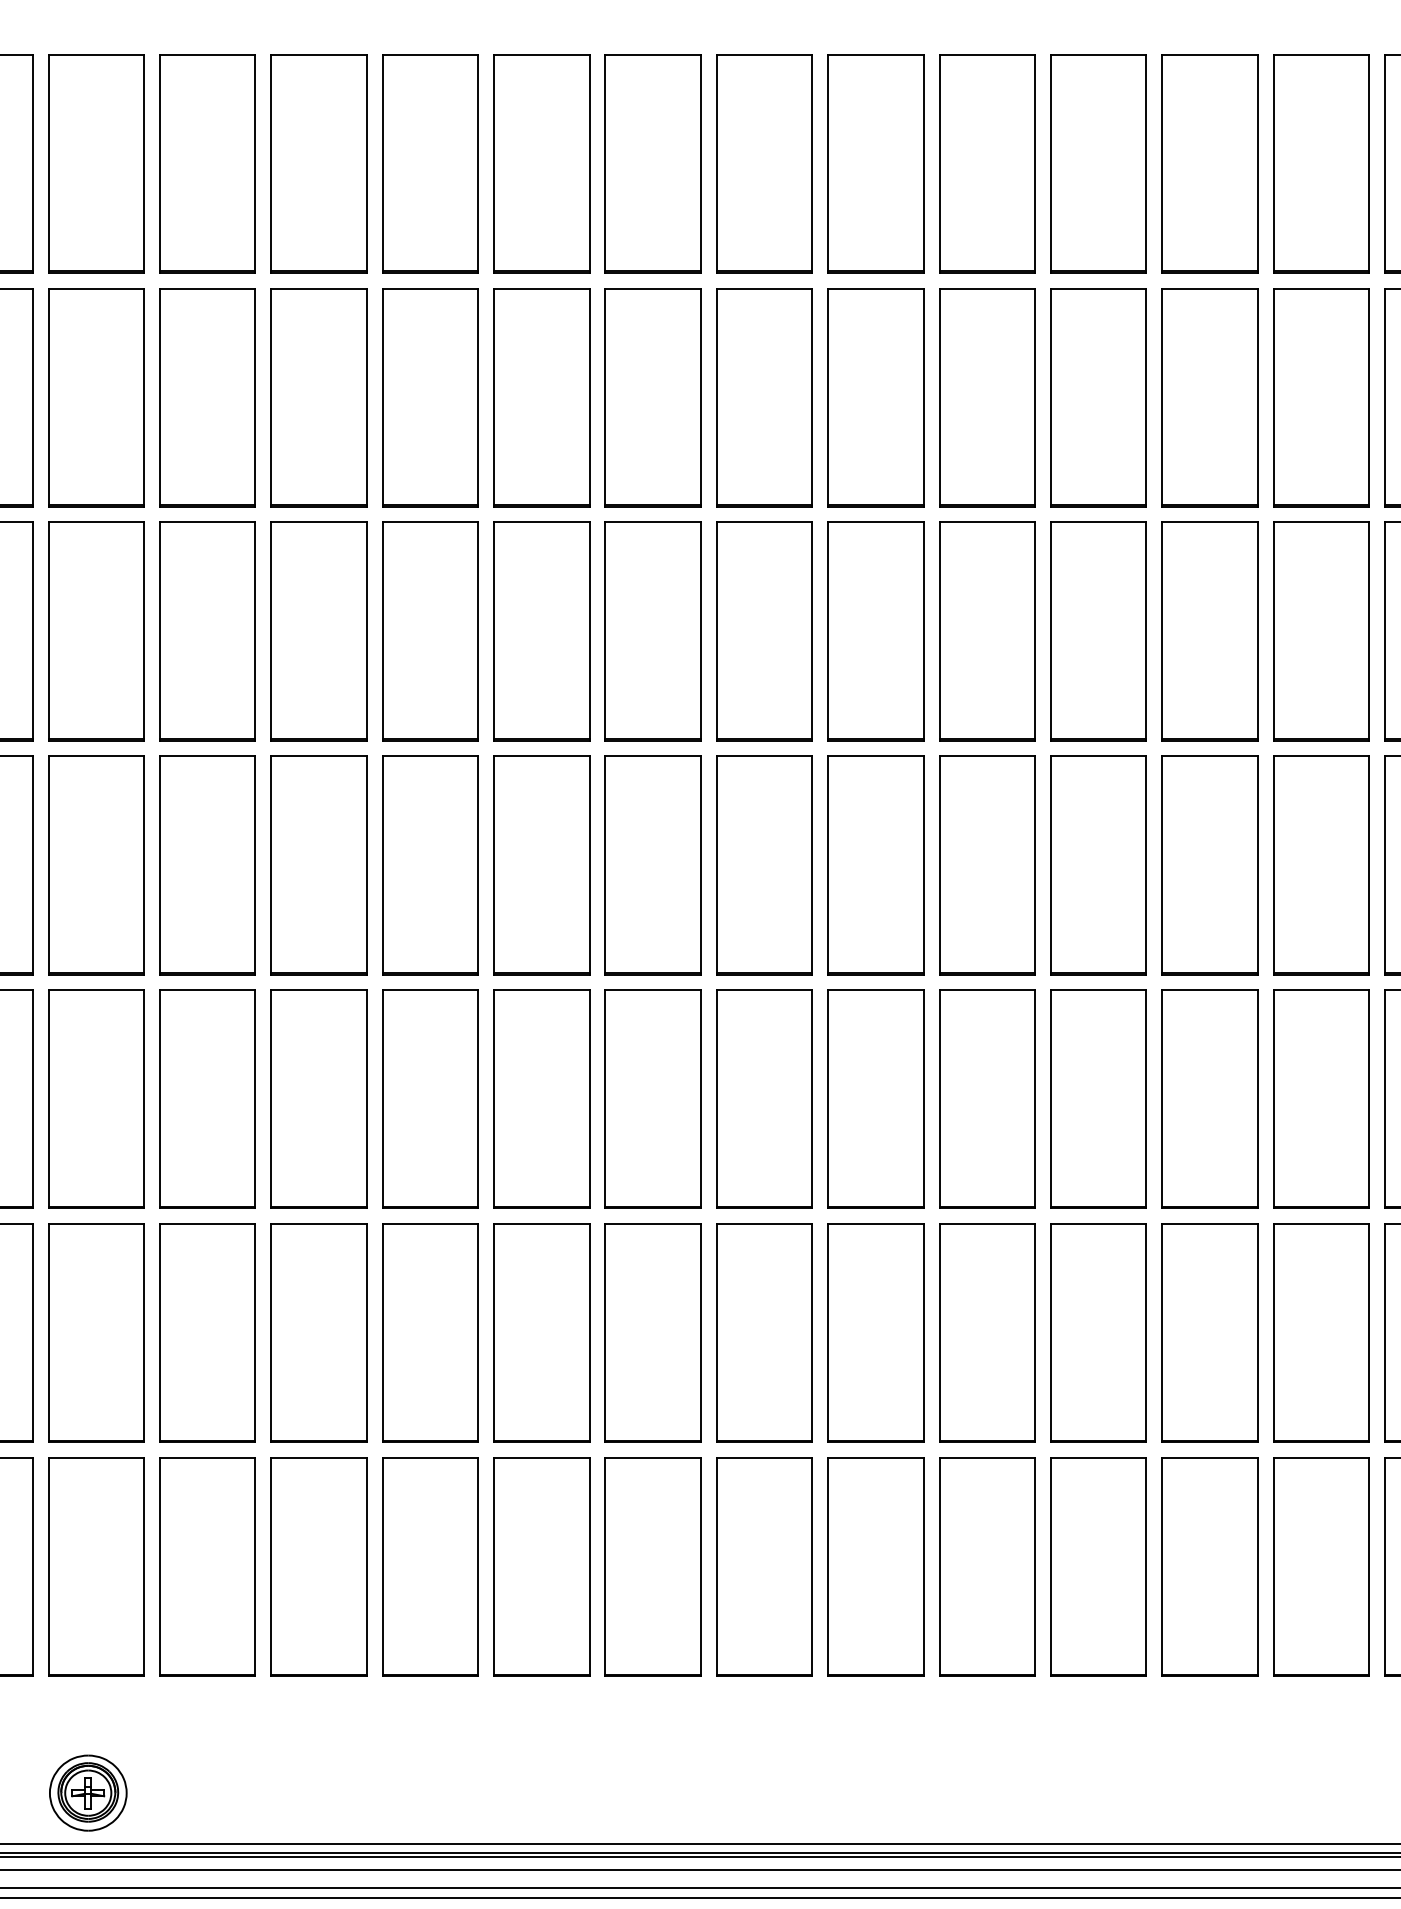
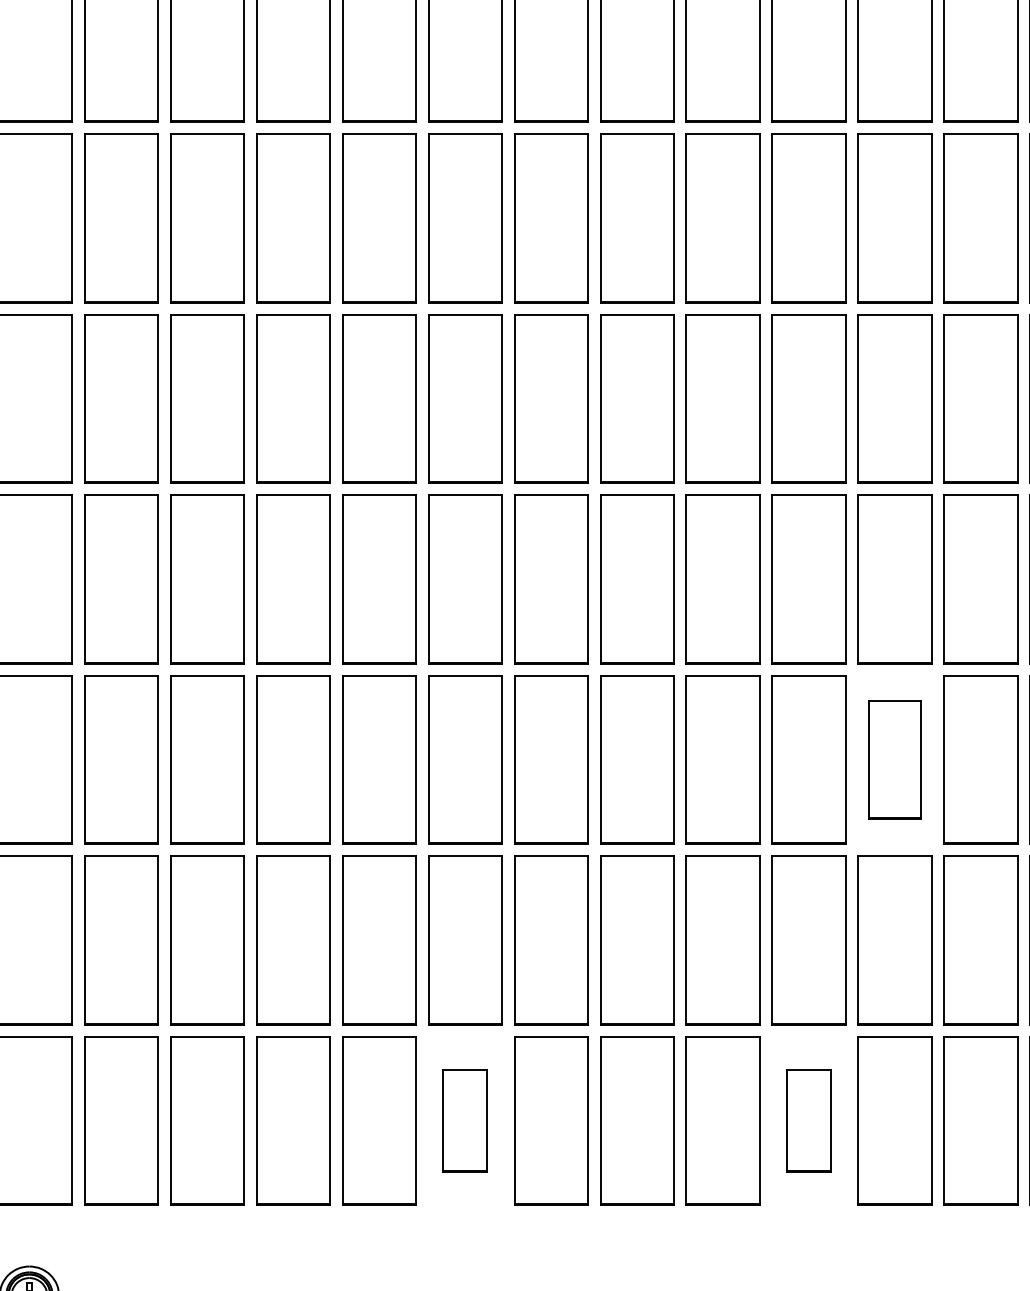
part: (1209, 1098) -> (894, 759), size x0.7
part: (652, 1566) -> (464, 1120), size x0.6
part: (1098, 1566) -> (809, 1120), size x0.6

